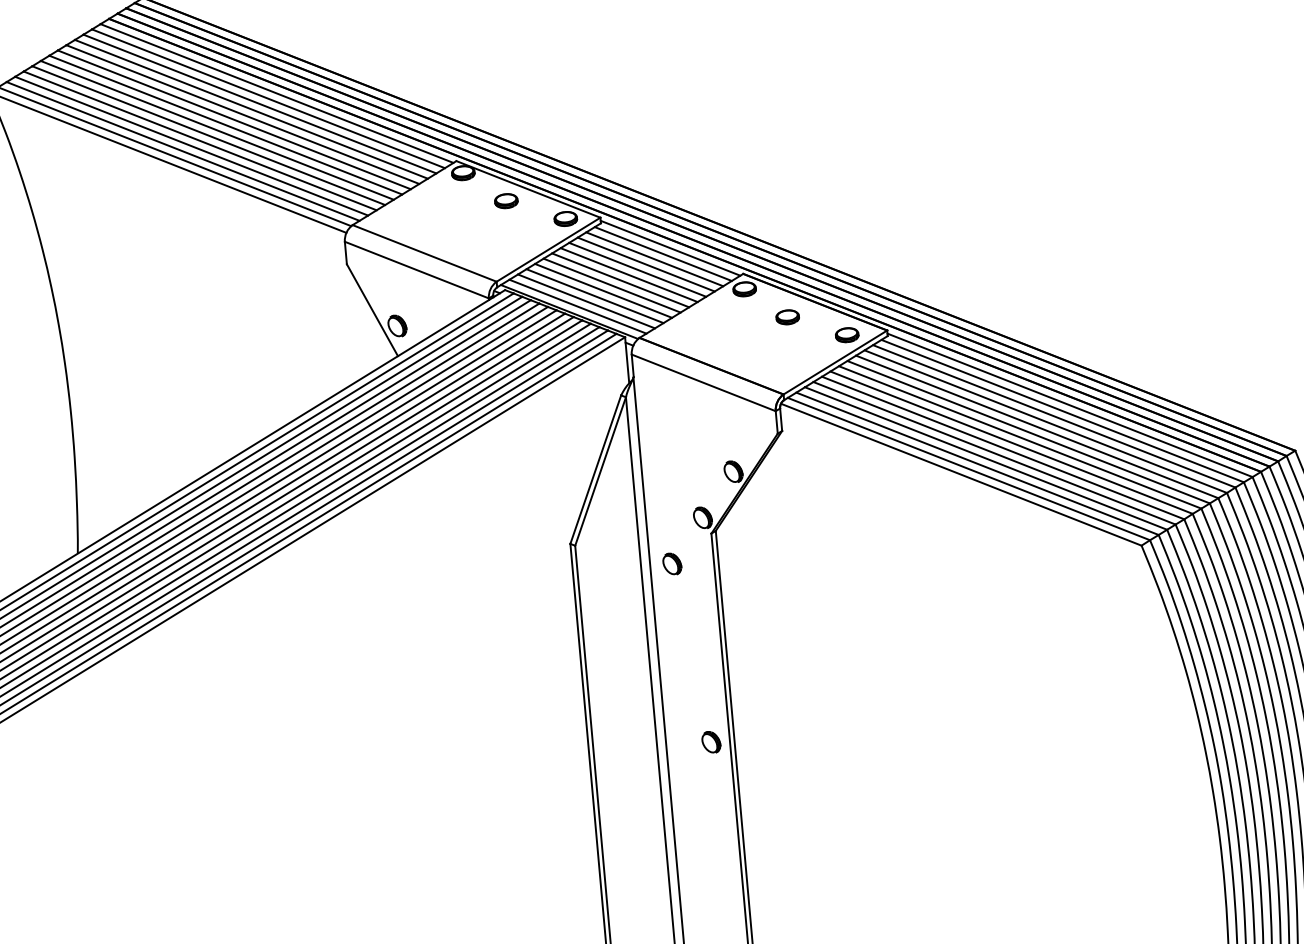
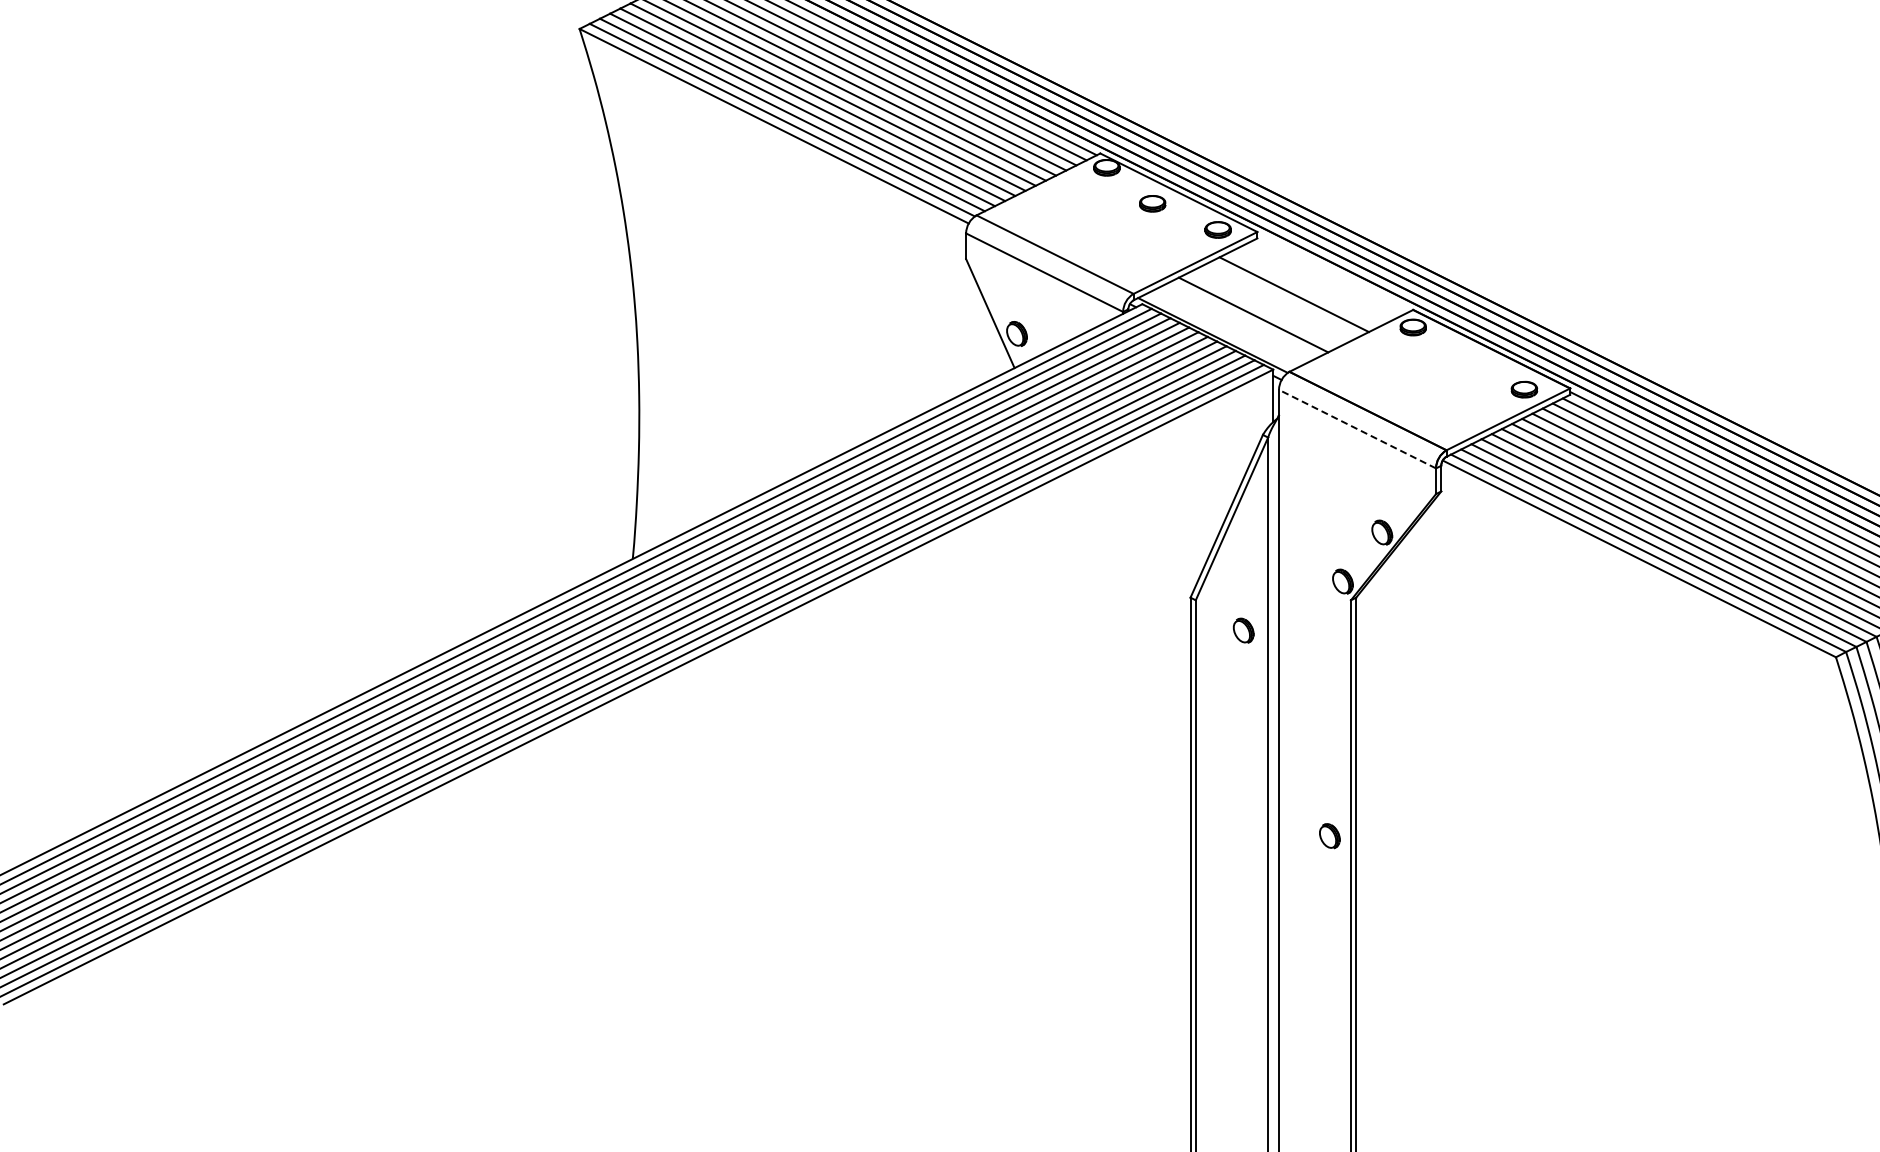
line: (670, 248) -> (1333, 273), removed
line: (663, 254) -> (1324, 279), removed
line: (654, 259) -> (1314, 284), removed
line: (646, 264) -> (1304, 289), removed
line: (628, 274) -> (1283, 299), removed
line: (620, 280) -> (1273, 304), removed
line: (611, 285) -> (1263, 309), removed
line: (595, 295) -> (1243, 319), removed
line: (585, 300) -> (1232, 324), removed
line: (577, 306) -> (1222, 329), removed
part: (787, 317) -> (1458, 363), removed
line: (703, 383) -> (1357, 429), solid -> dashed
part: (672, 563) -> (1243, 630), moved

